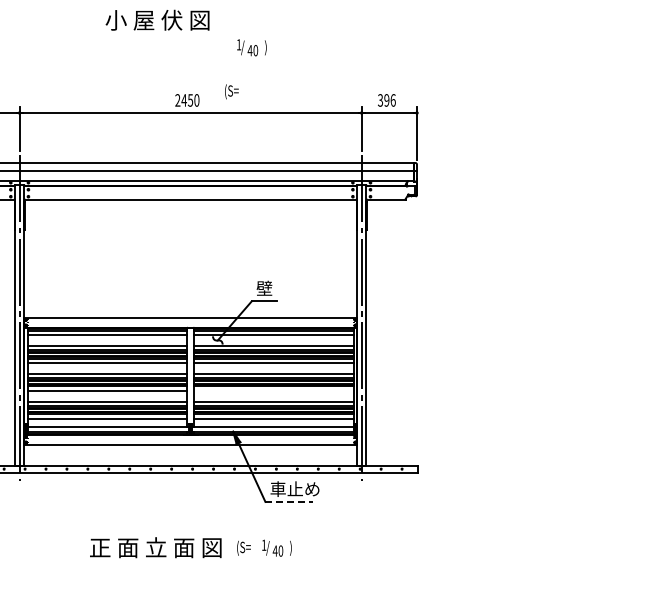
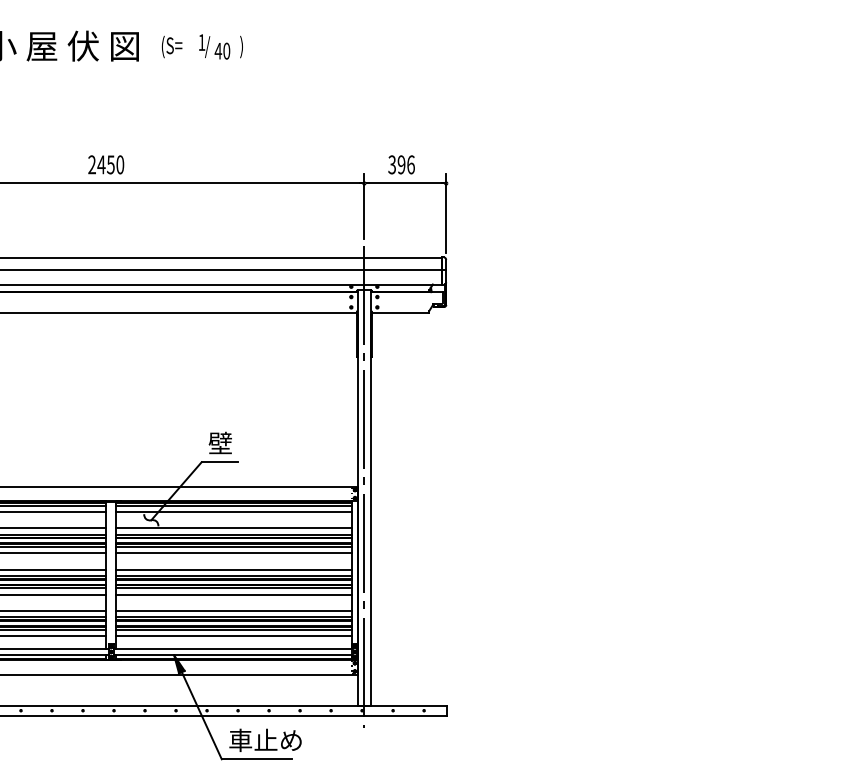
text: (251, 47) -> (220, 46), moved
text: (231, 91) -> (171, 46), moved
line: (273, 390) -> (233, 594), added
line: (289, 501) -> (257, 758), dashed -> solid

